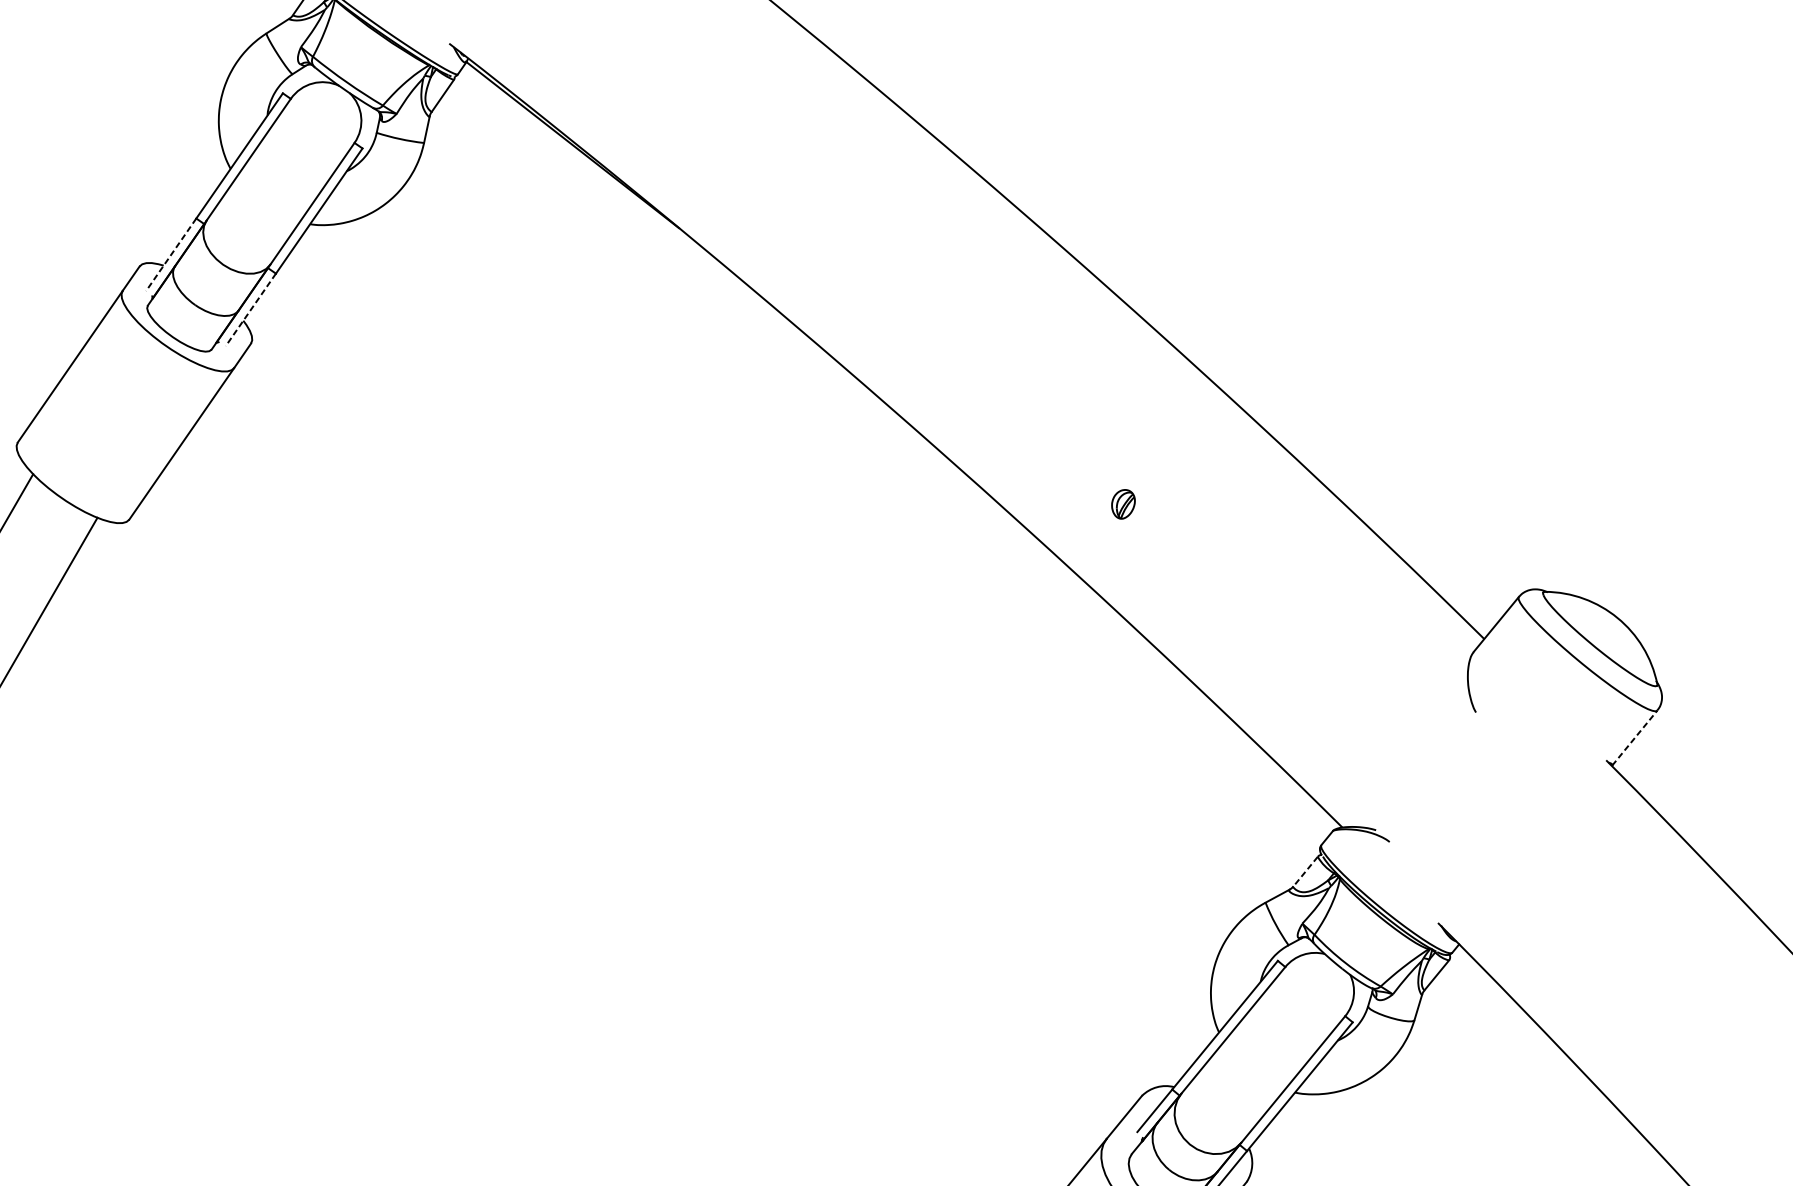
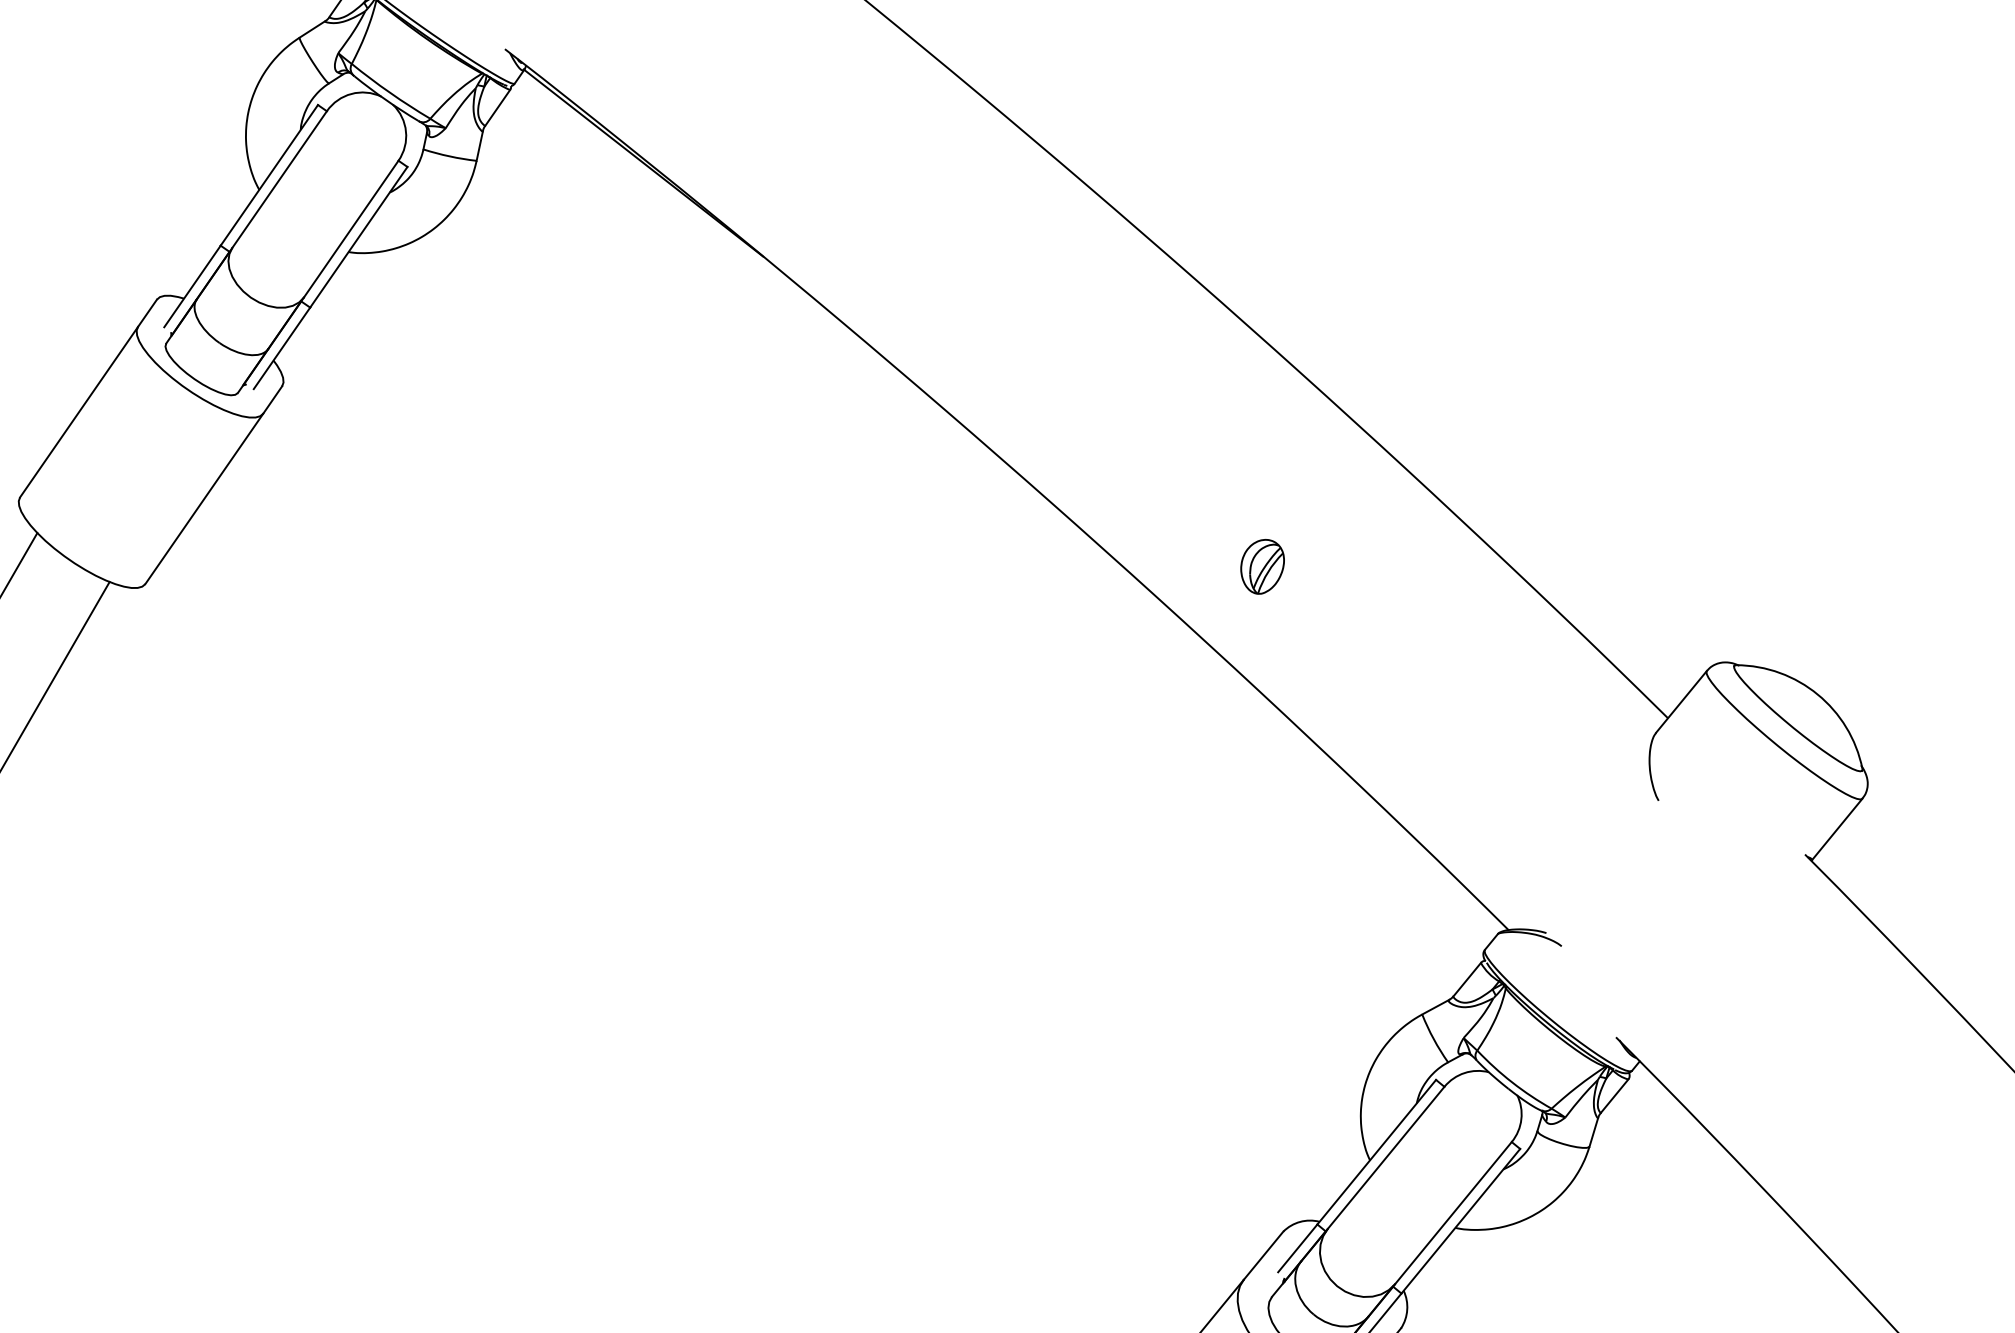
line: (171, 254) -> (192, 286), dashed -> solid
line: (250, 310) -> (281, 348), dashed -> solid
part: (1123, 504) -> (1262, 566), size x1.67
line: (1635, 738) -> (1837, 829), dashed -> solid
line: (1305, 871) -> (1467, 979), dashed -> solid

